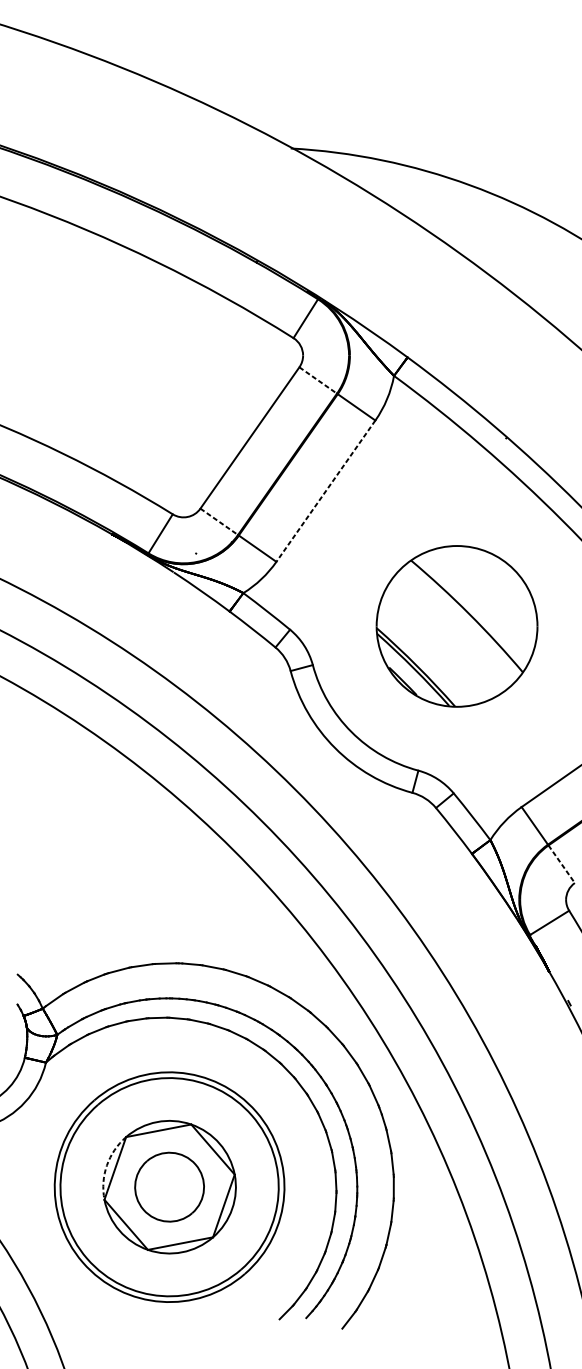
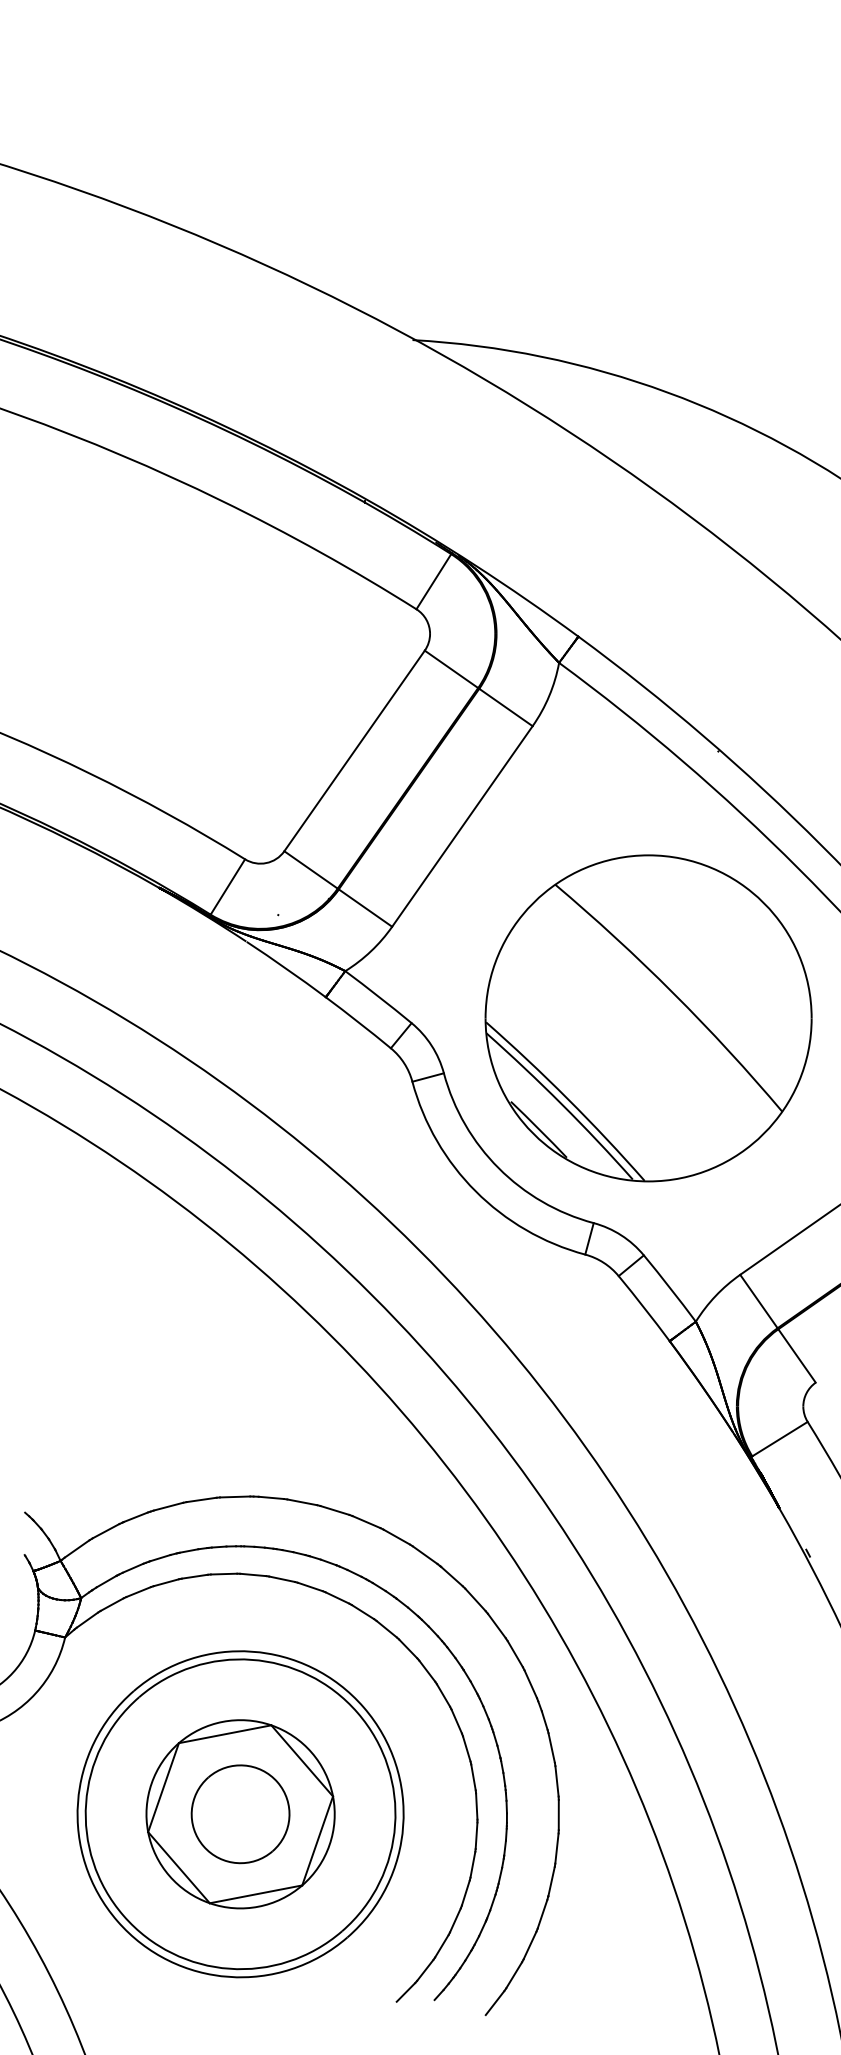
line: (318, 380) -> (451, 669), dashed -> solid
line: (325, 491) -> (462, 826), dashed -> solid
line: (219, 521) -> (311, 869), dashed -> solid
part: (457, 626) -> (648, 1018), size x1.43
line: (562, 863) -> (797, 1355), dashed -> solid
arc: (106, 1165) -> (151, 1783), dashed -> solid

